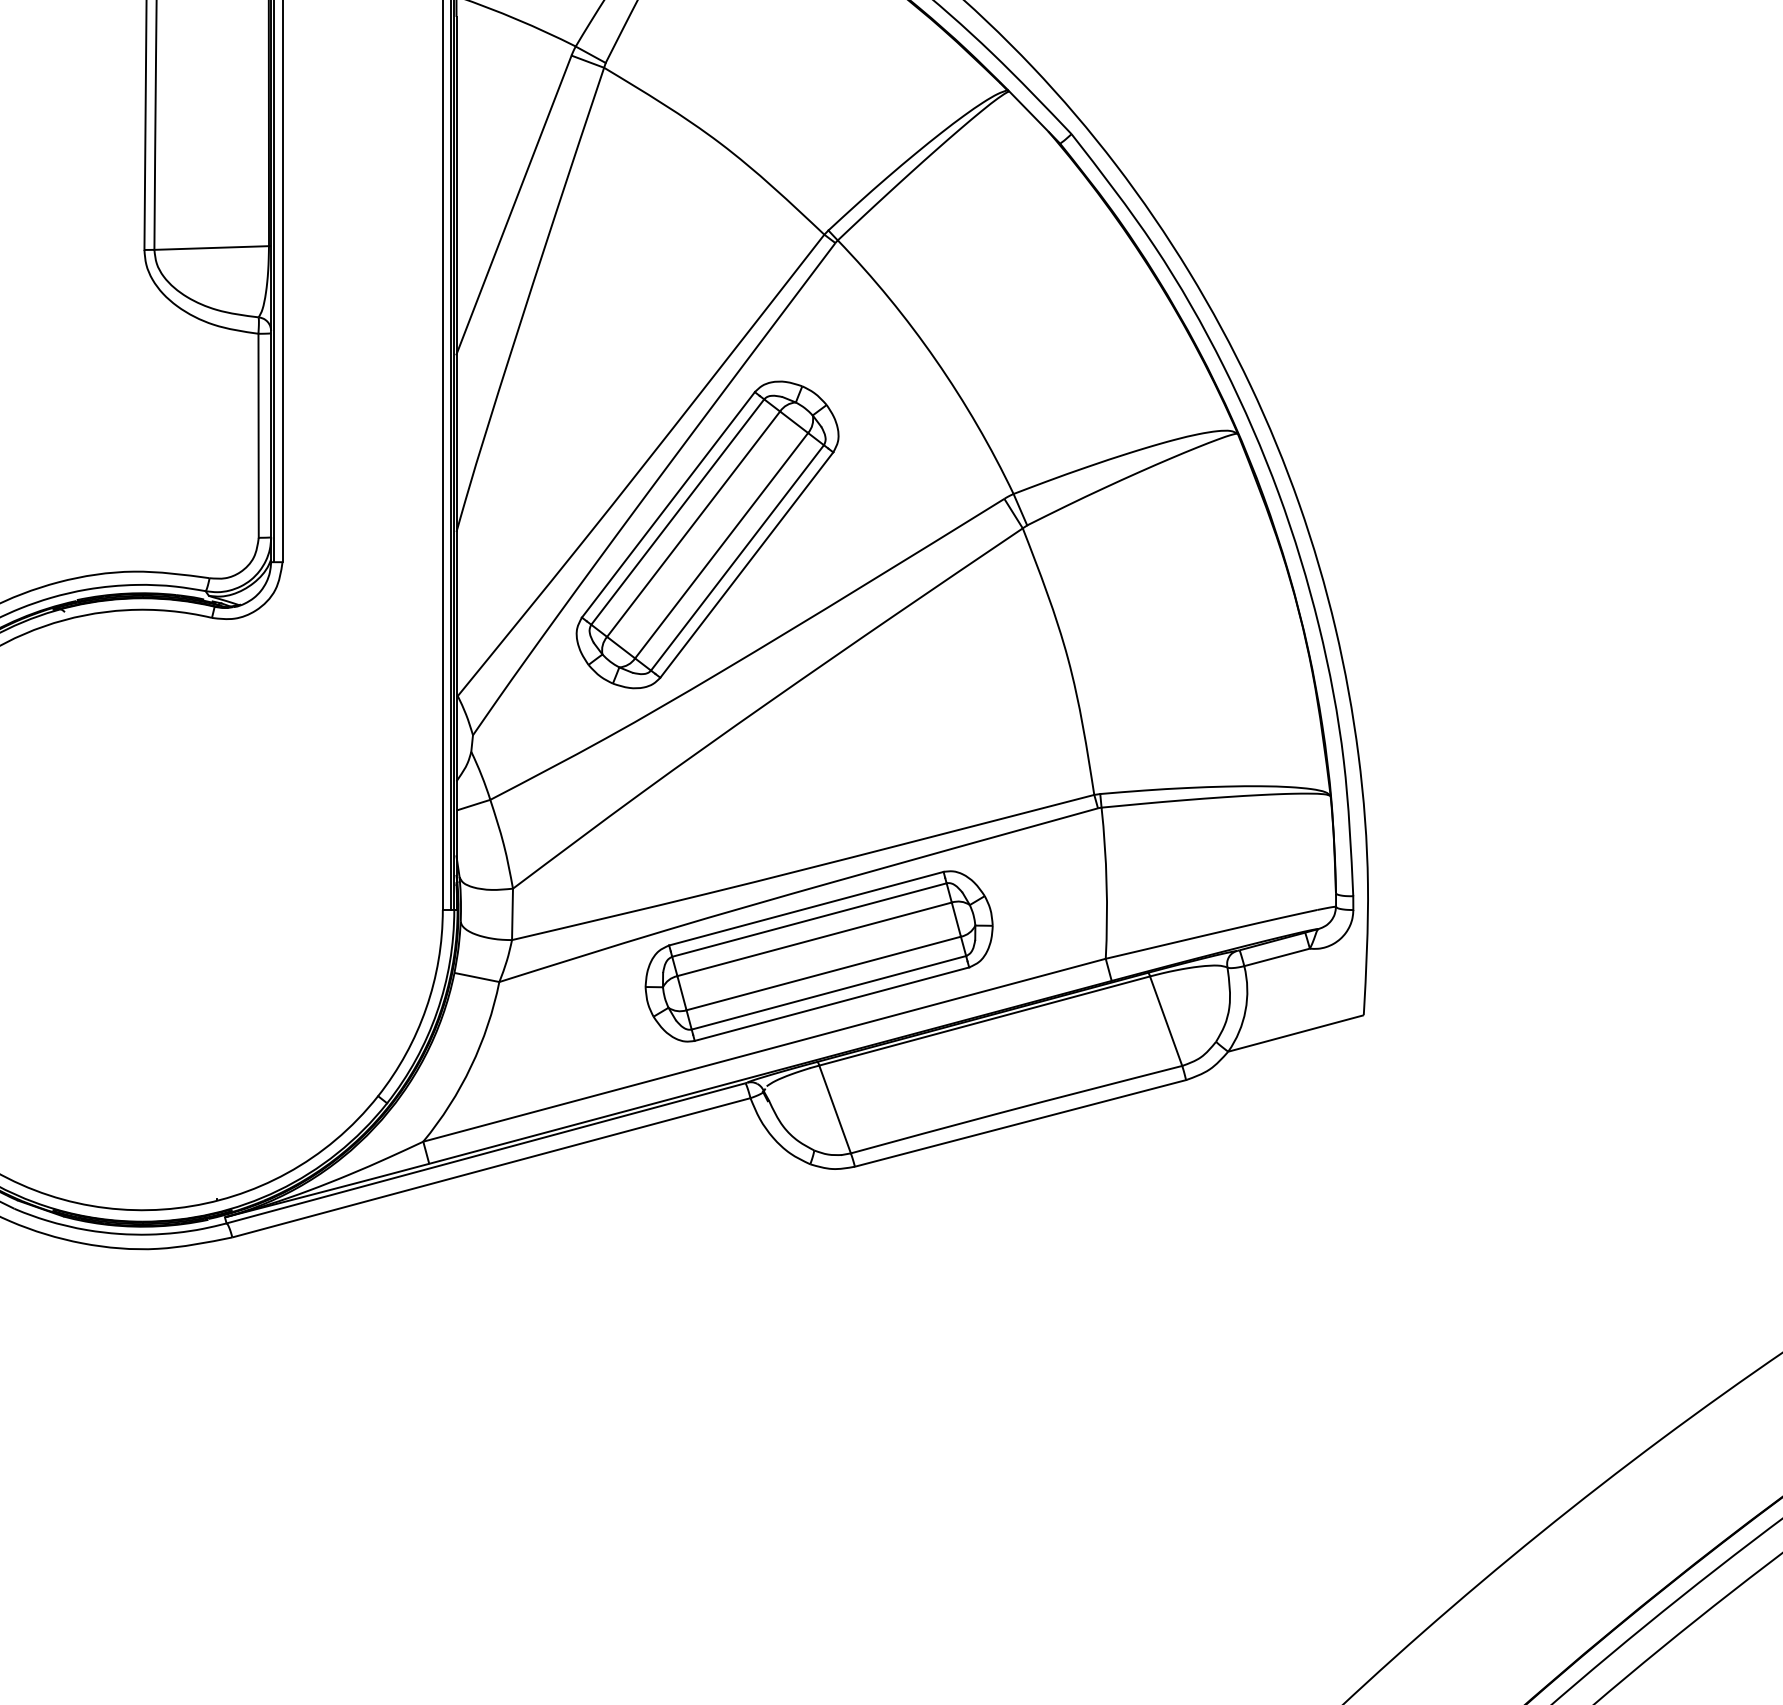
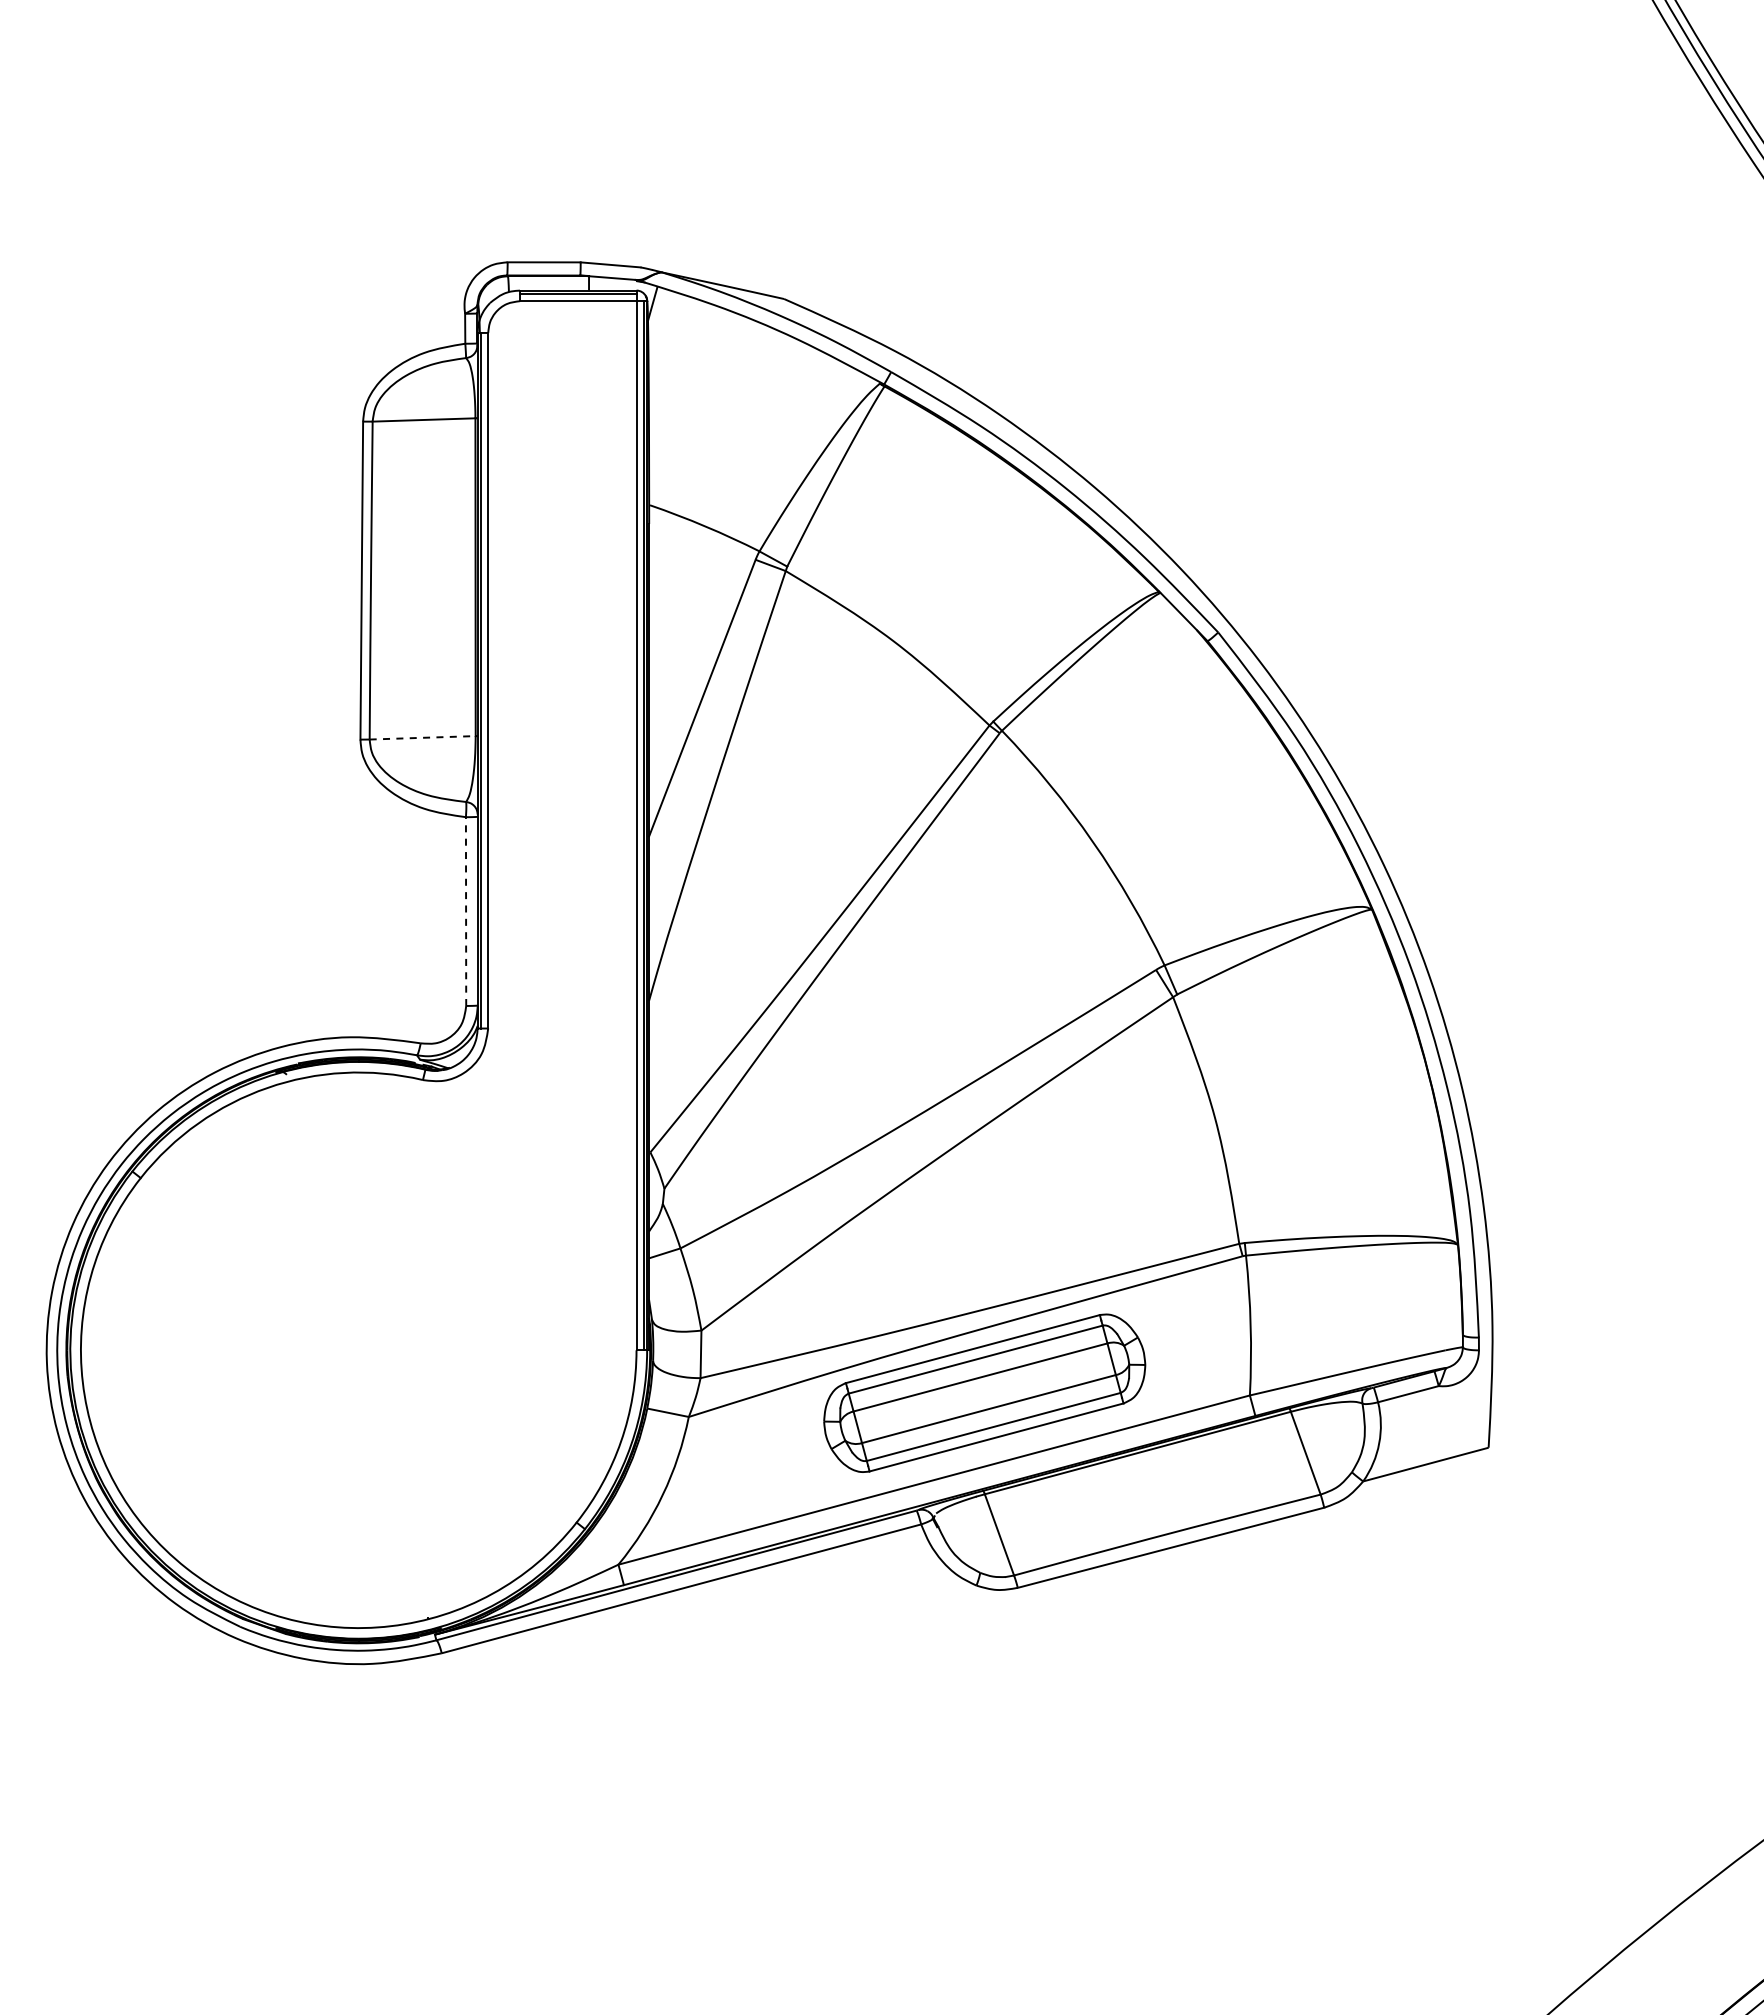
line: (212, 247) -> (423, 737), solid -> dashed
line: (259, 435) -> (466, 911), solid -> dashed
part: (707, 535) -> (881, 1003), removed

